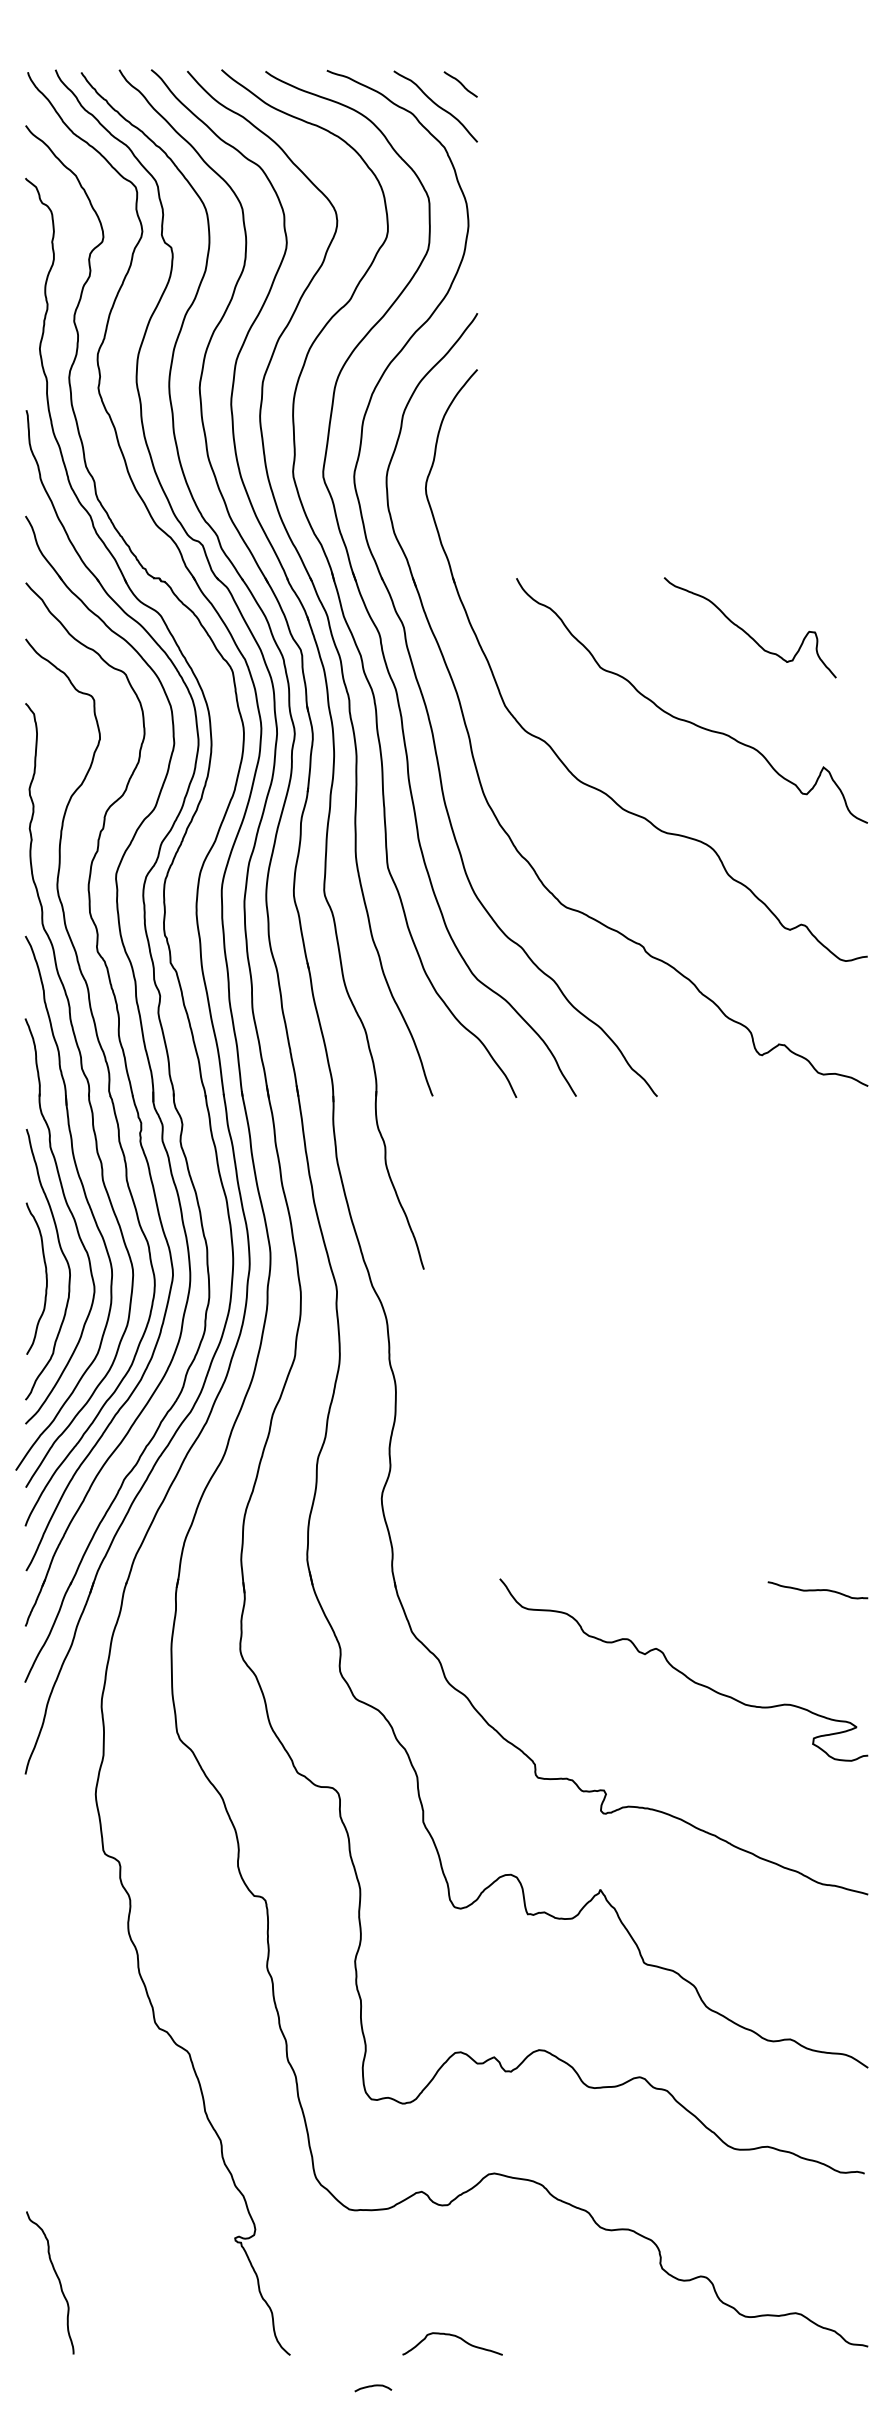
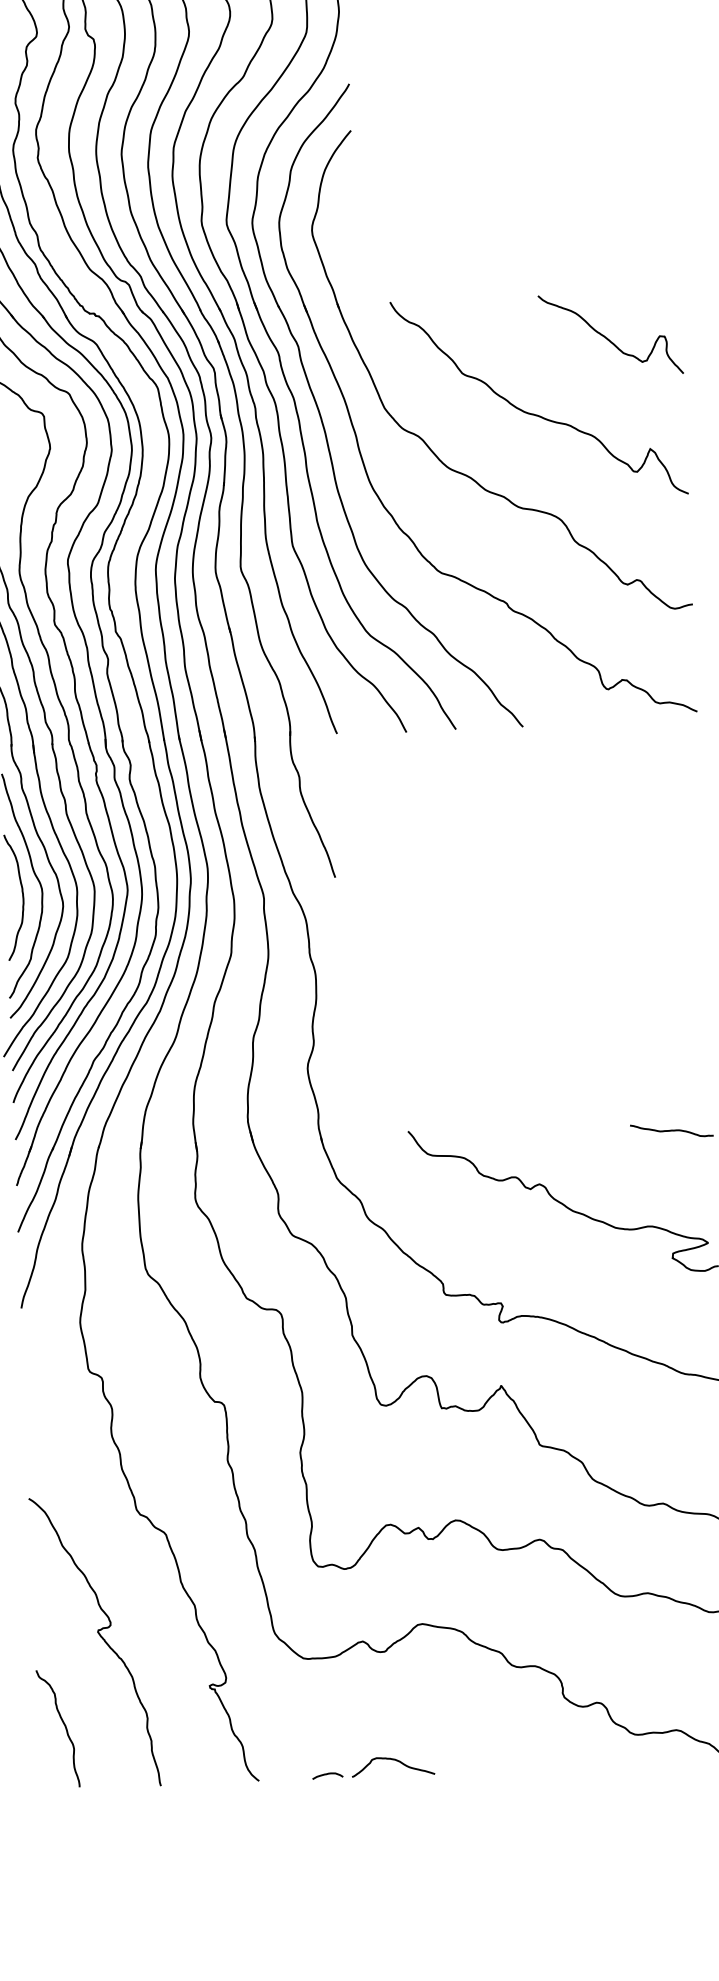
curve: (747, 632) -> (608, 338), moved
curve: (105, 2174) -> (100, 1637), added
curve: (373, 2386) -> (327, 1774), moved

